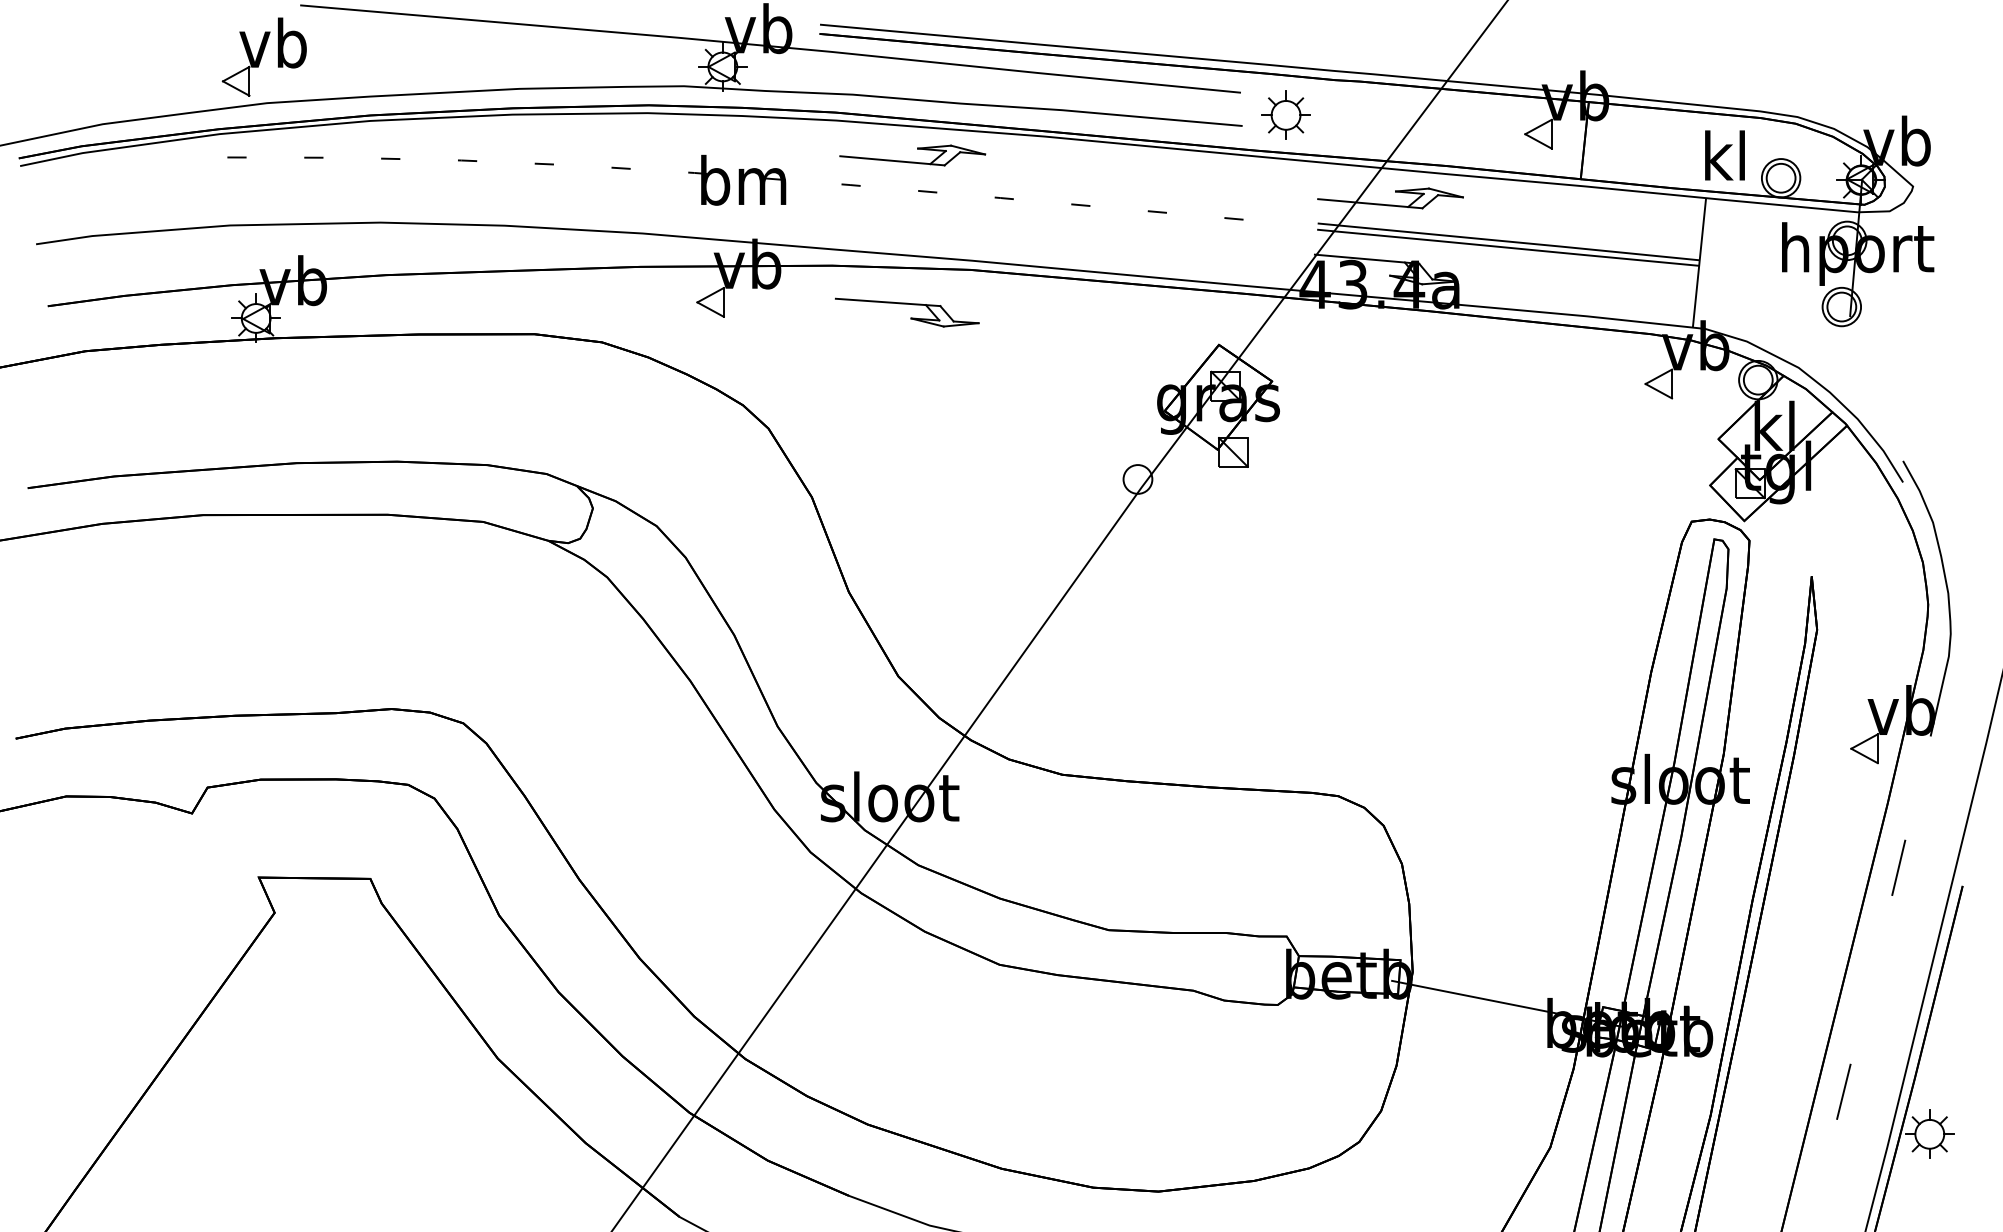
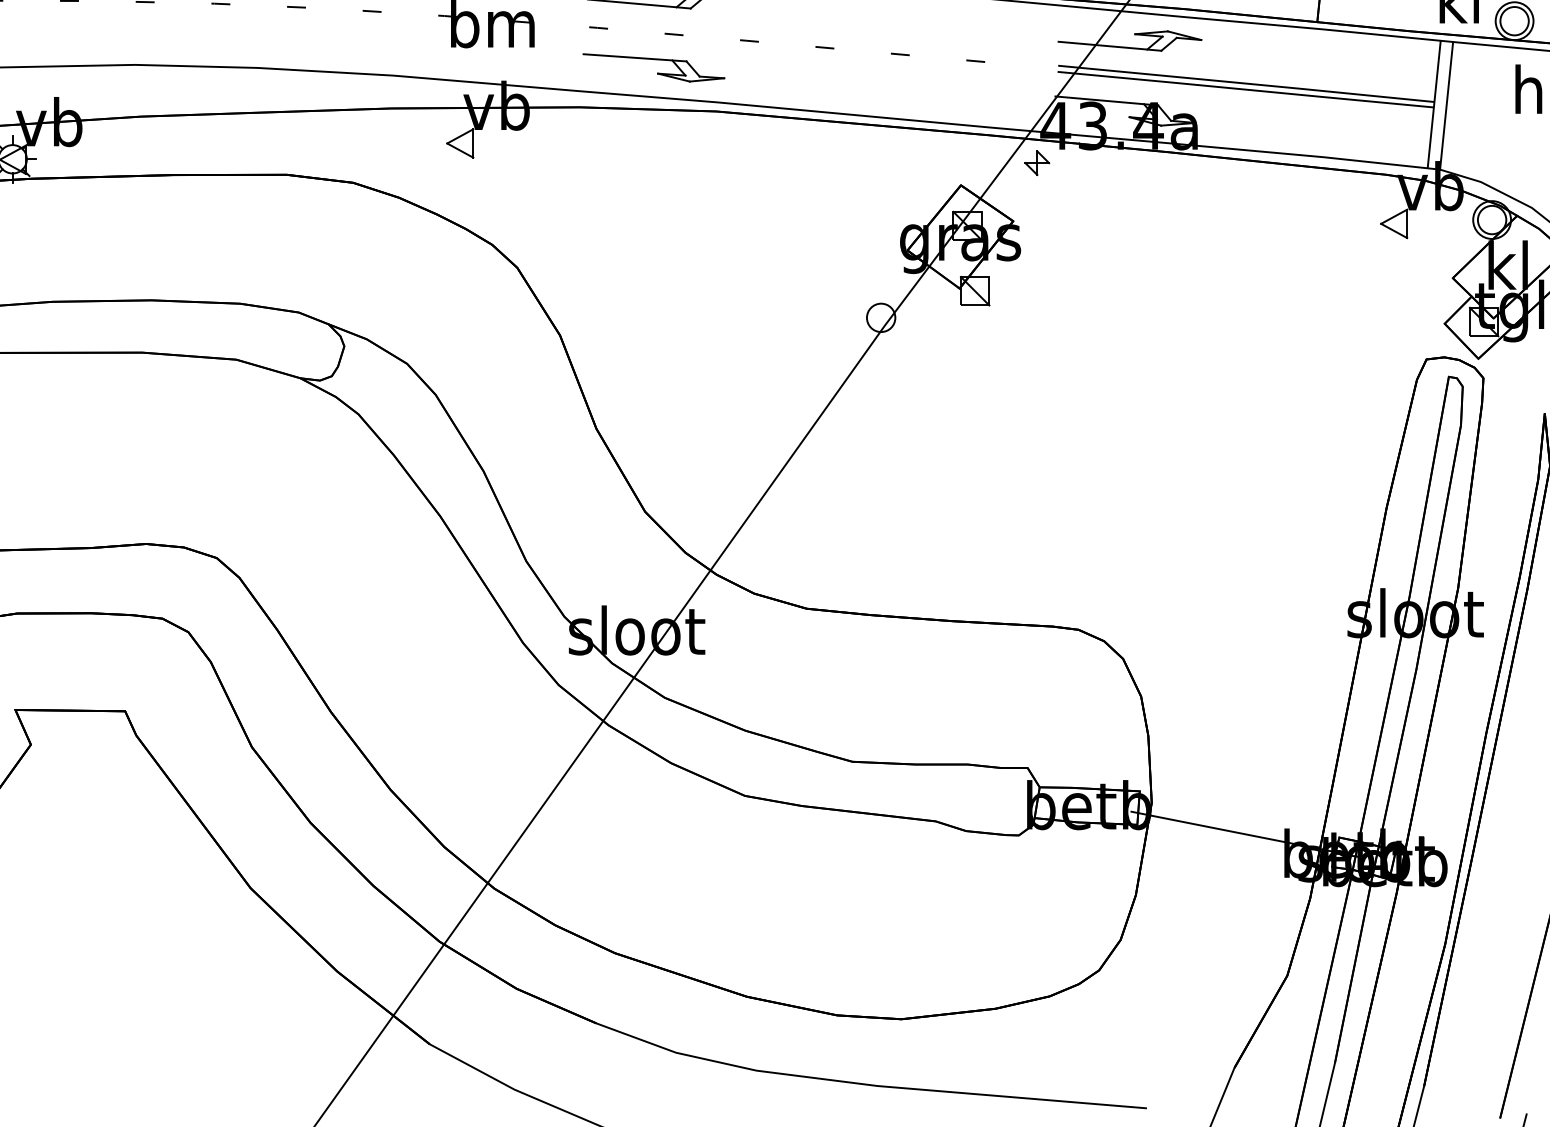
line: (1711, 263) -> (1446, 105), added
part: (907, 312) -> (654, 67), moved
part: (1296, 322) -> (1037, 163), added

